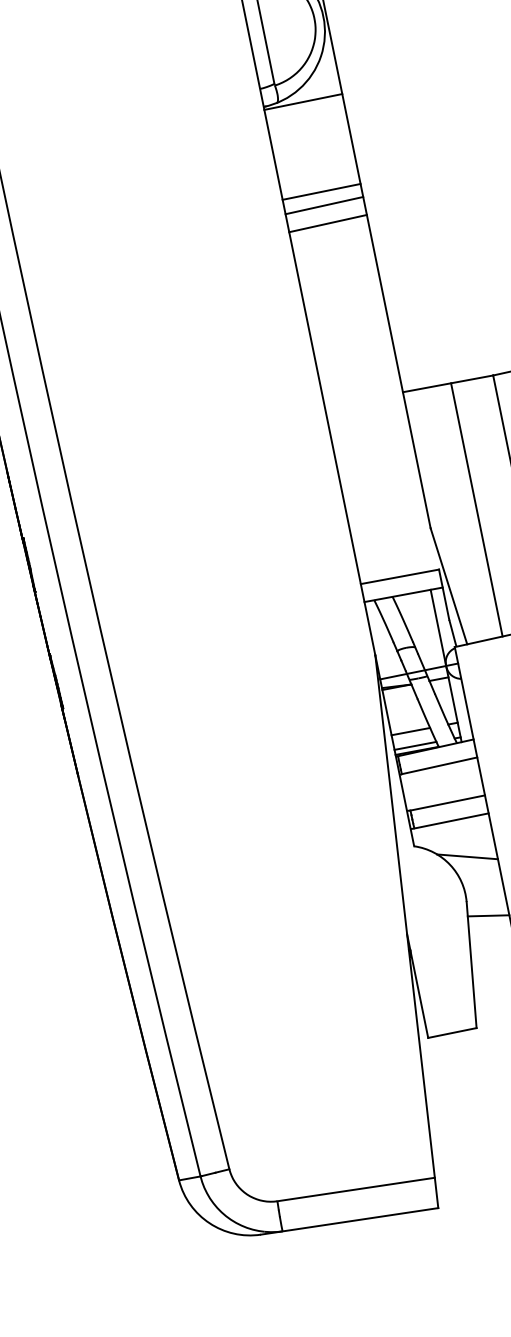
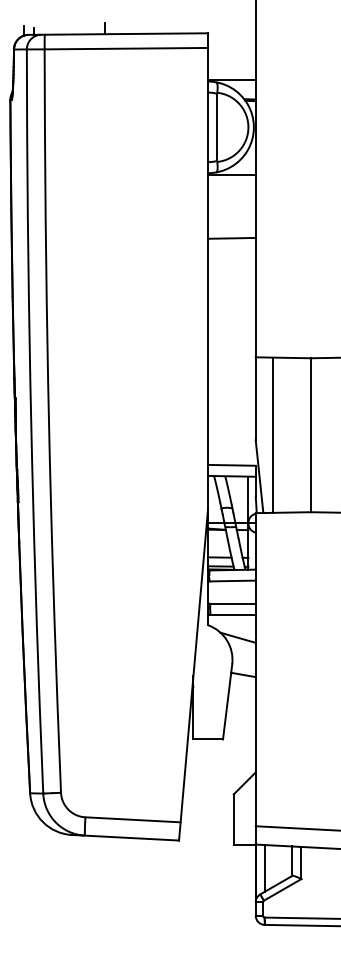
line: (321, 192) -> (231, 230), removed
line: (327, 222) -> (231, 248), removed
line: (477, 508) -> (273, 434), moved

